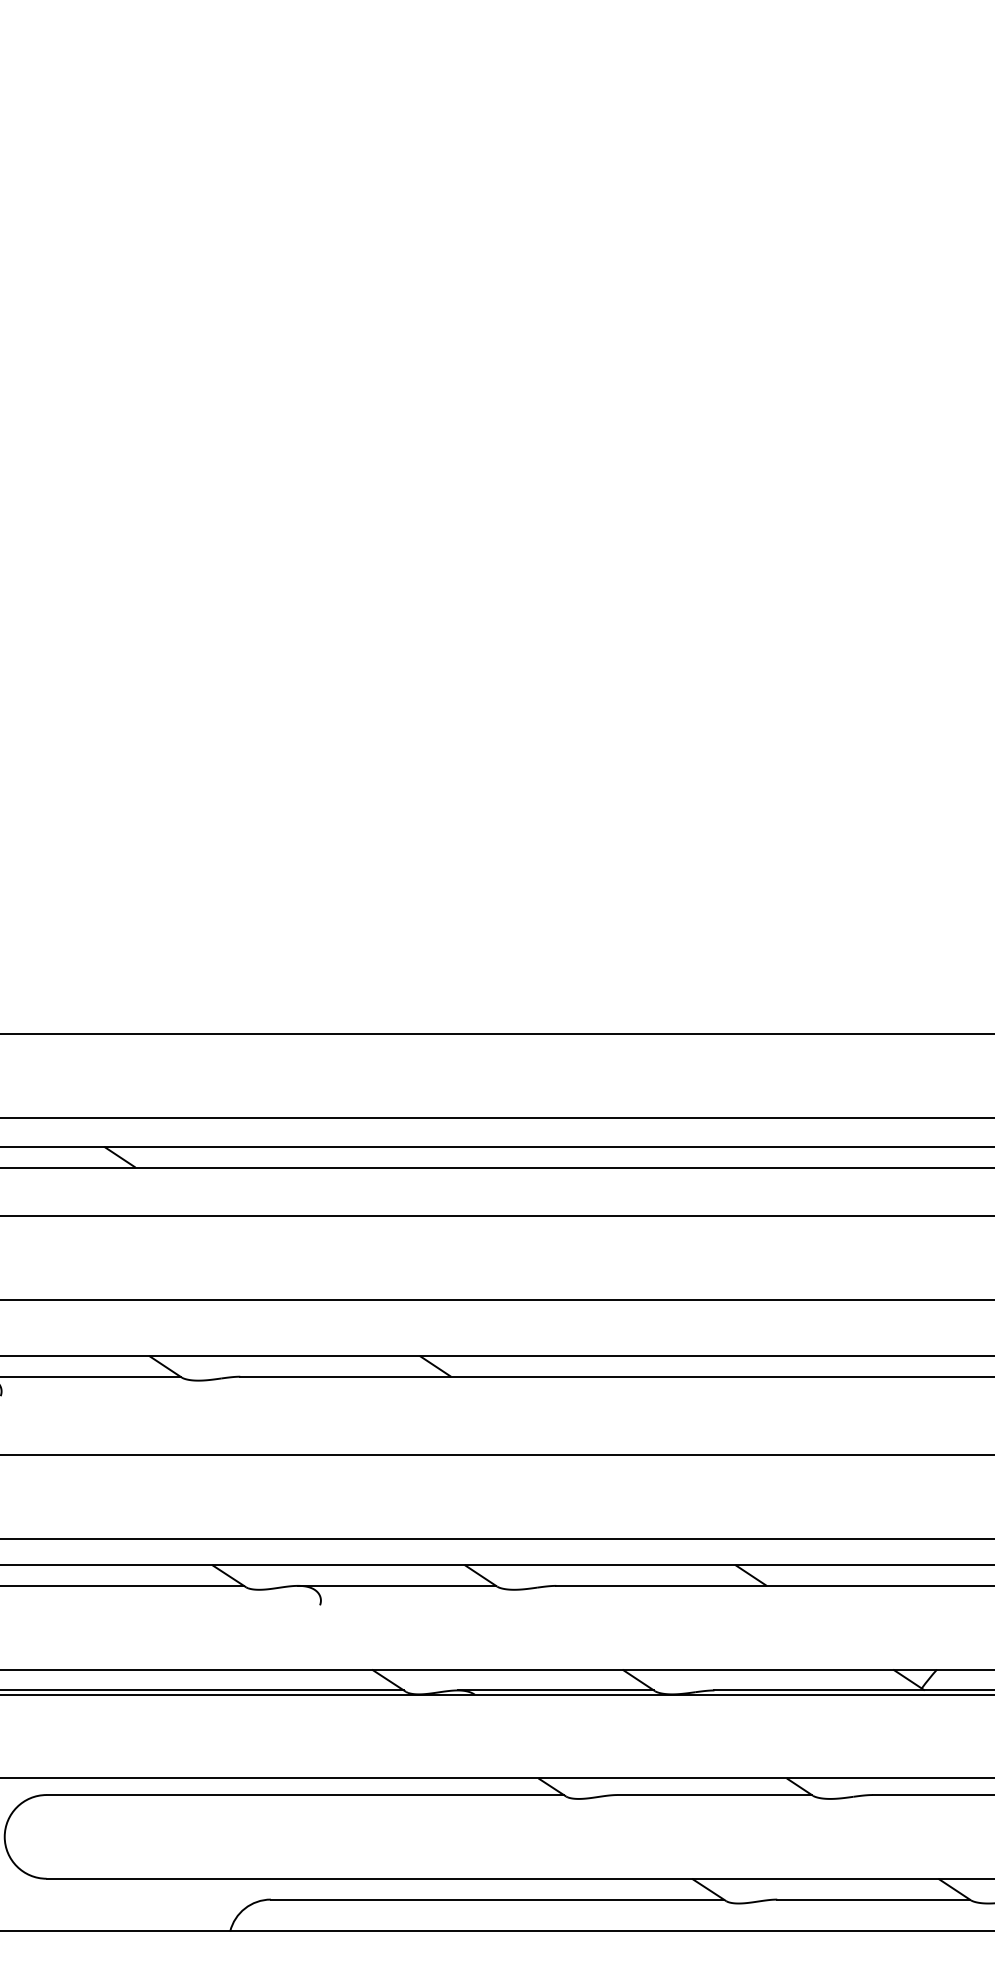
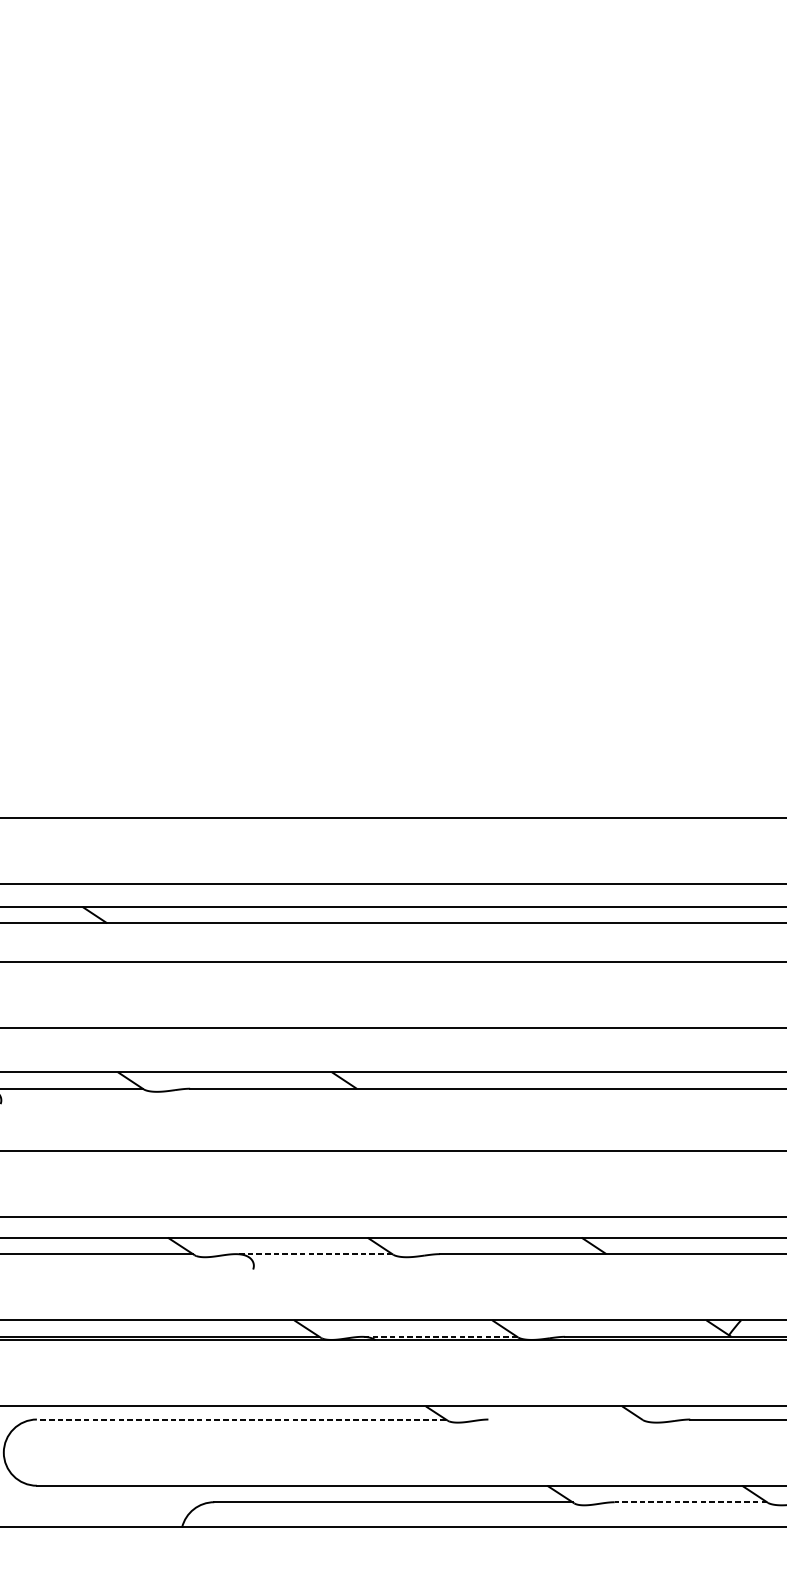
line: (397, 1585) -> (314, 1253), solid -> dashed
line: (555, 1690) -> (439, 1336), solid -> dashed
line: (305, 1795) -> (241, 1419), solid -> dashed
line: (714, 1795) -> (565, 1419), removed
line: (873, 1899) -> (690, 1502), solid -> dashed

